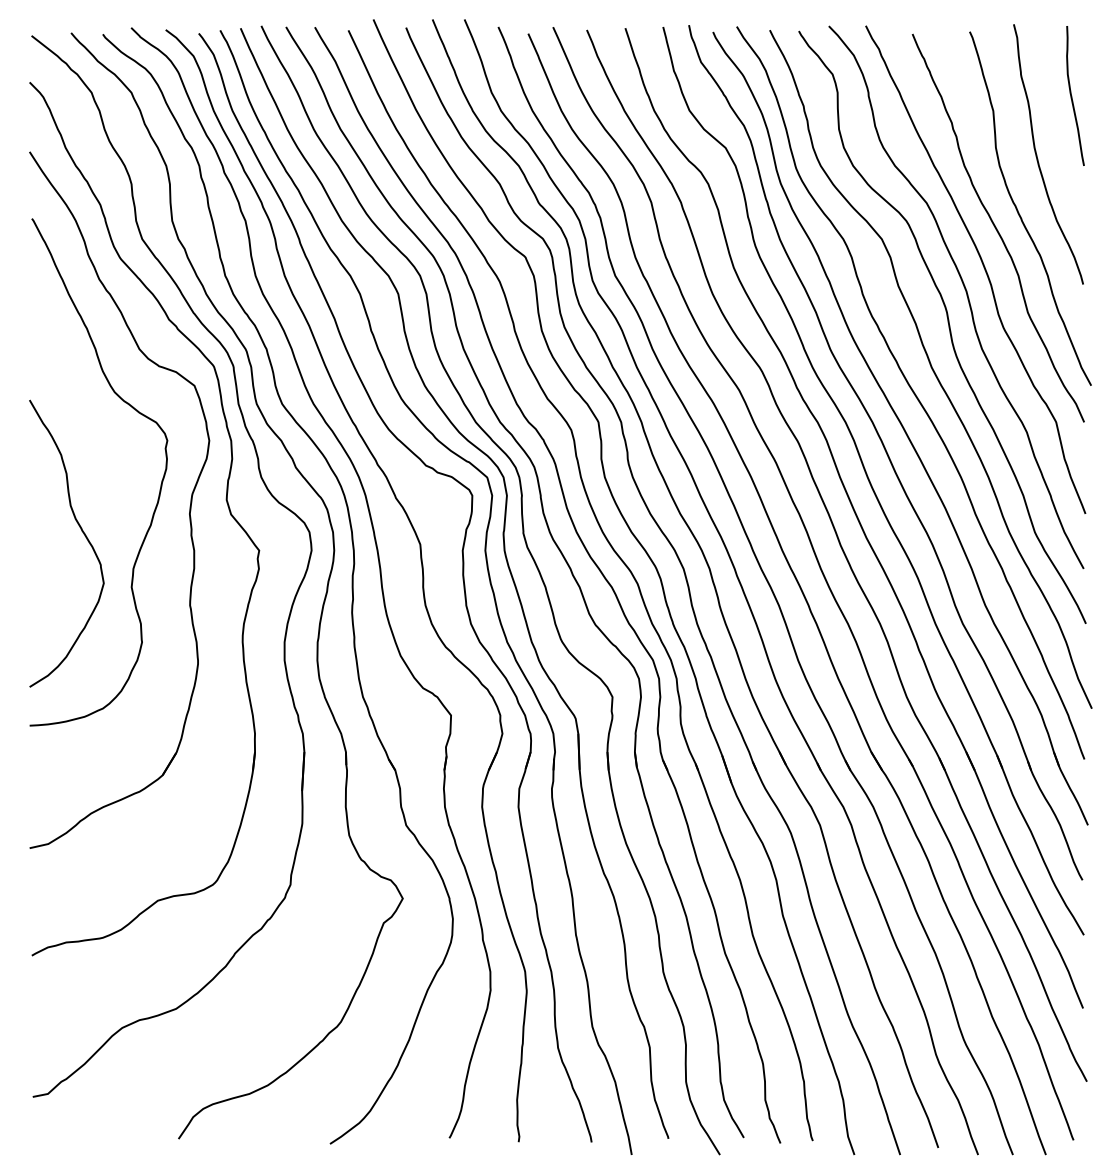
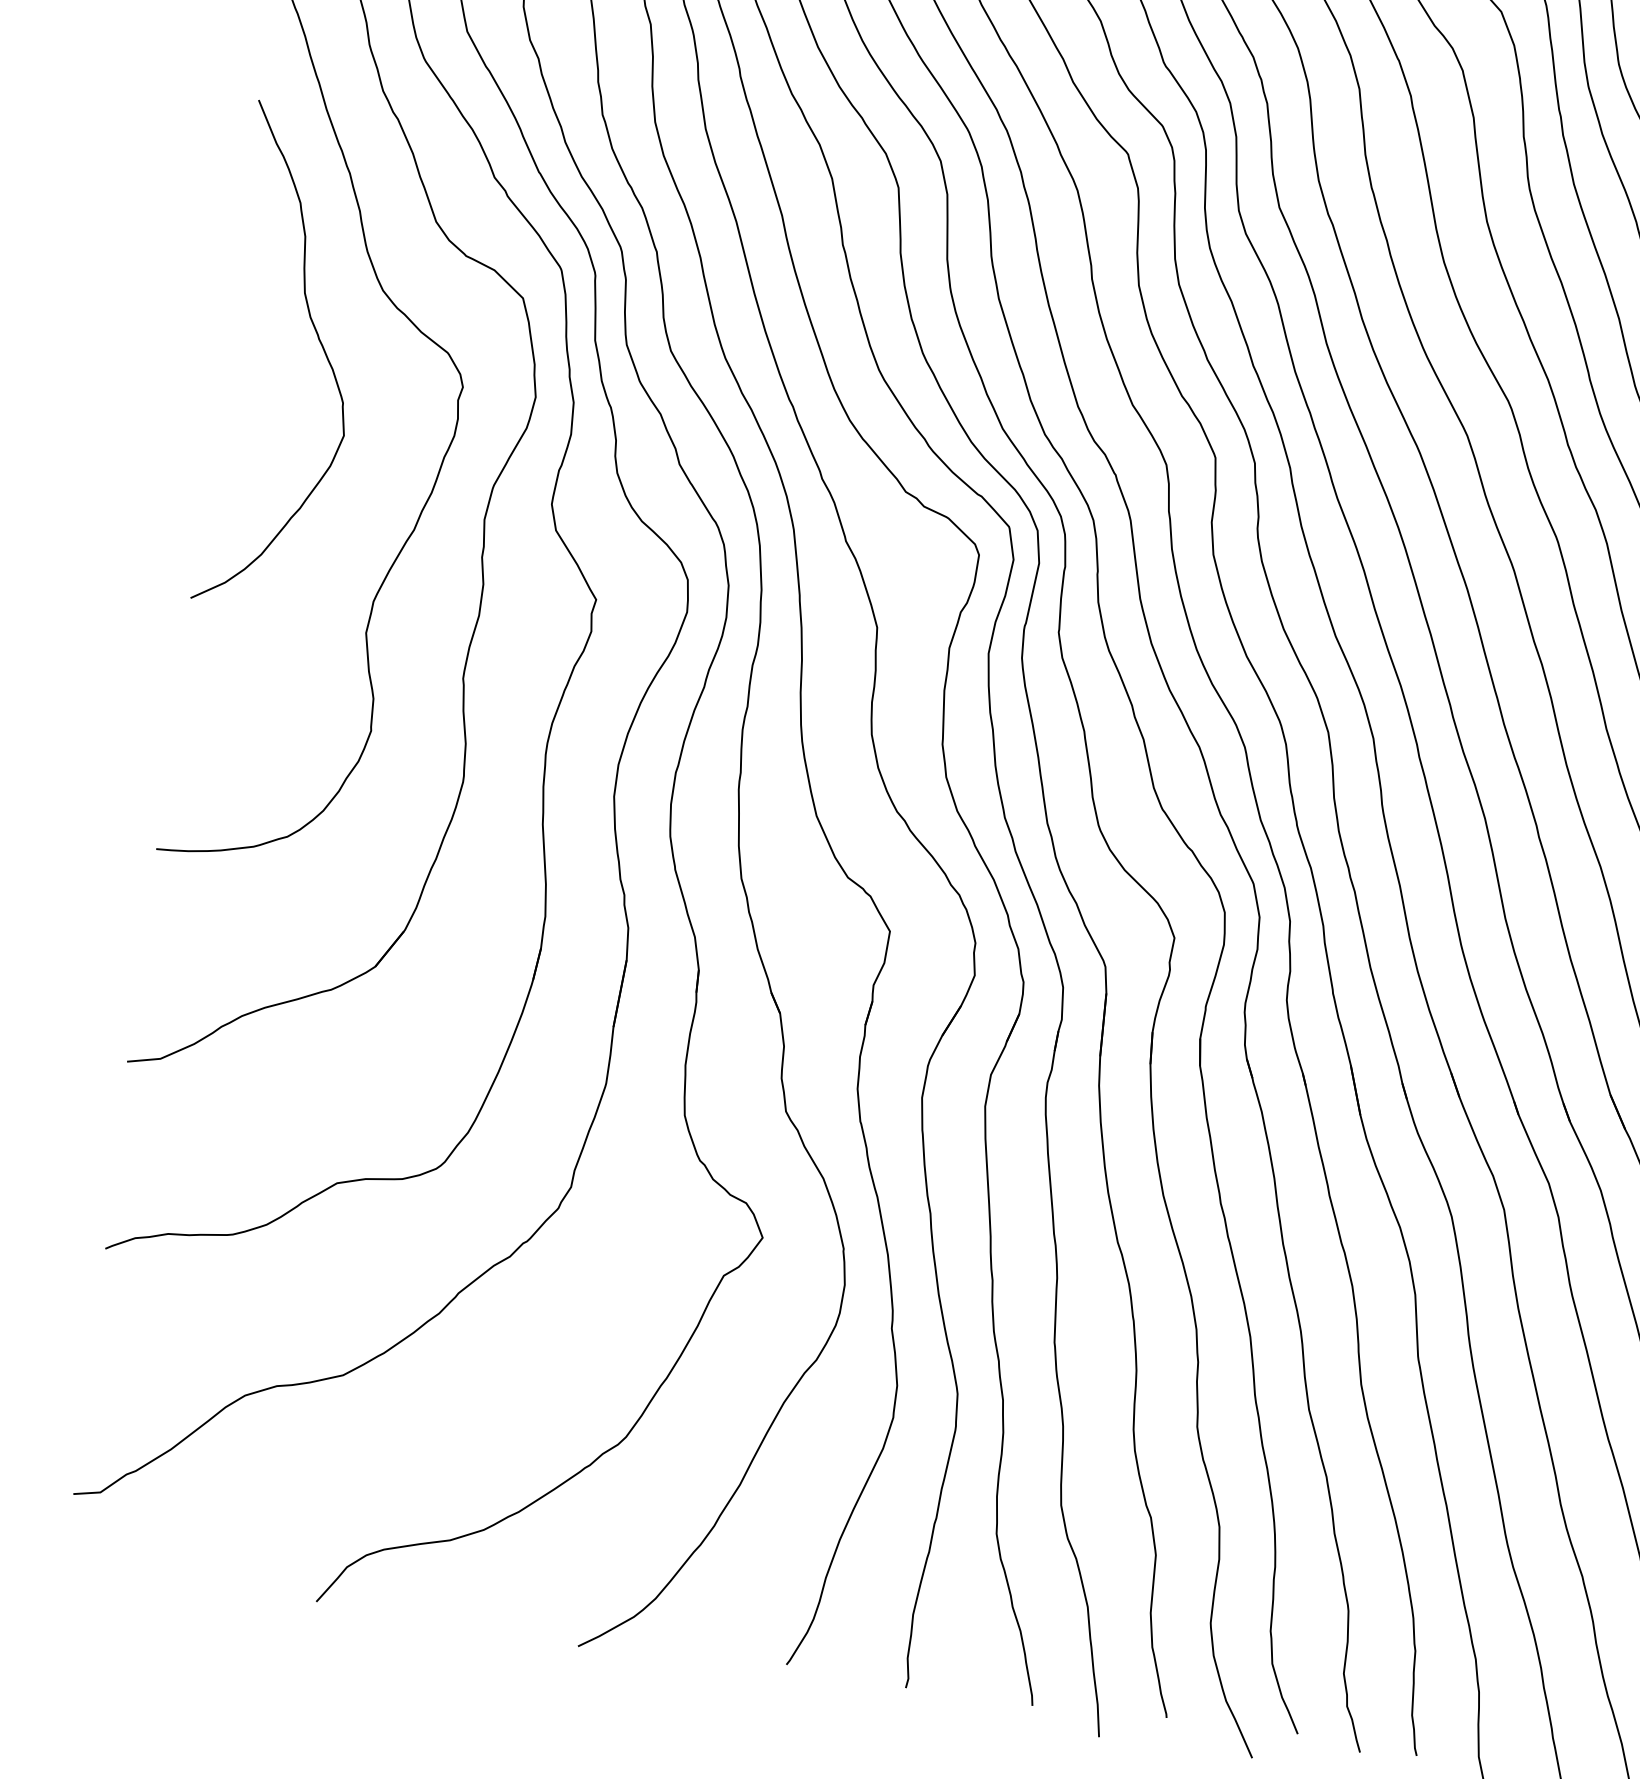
curve: (81, 531) -> (317, 340), moved

